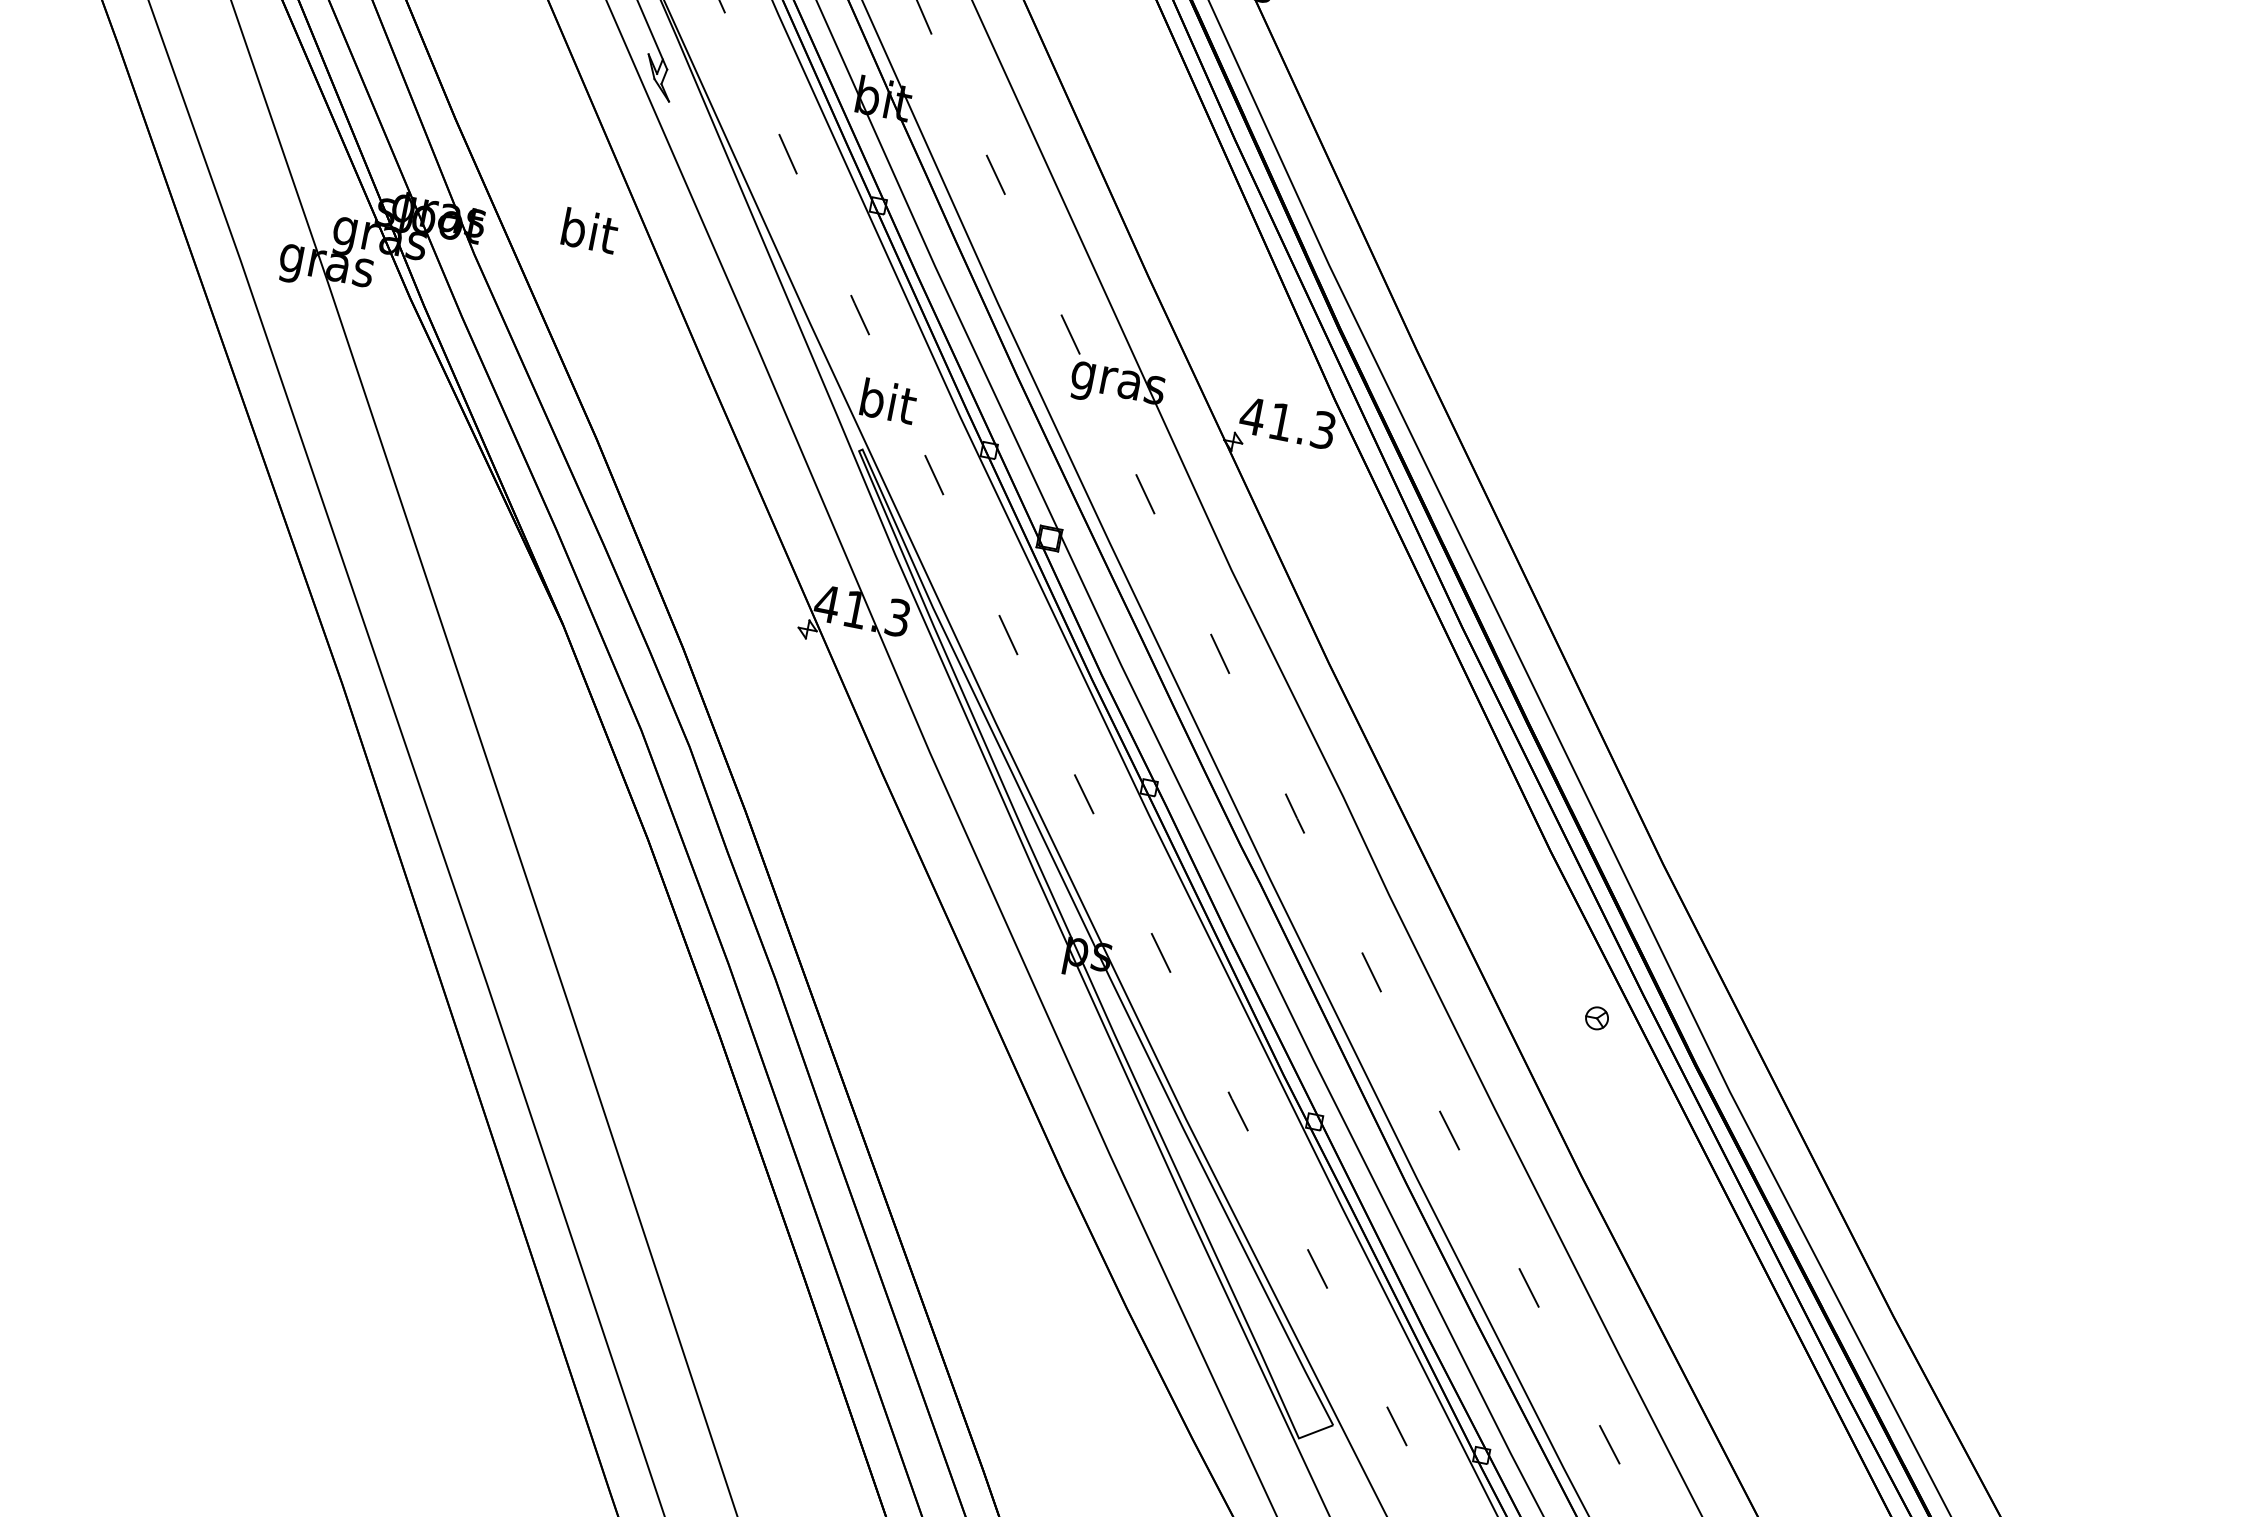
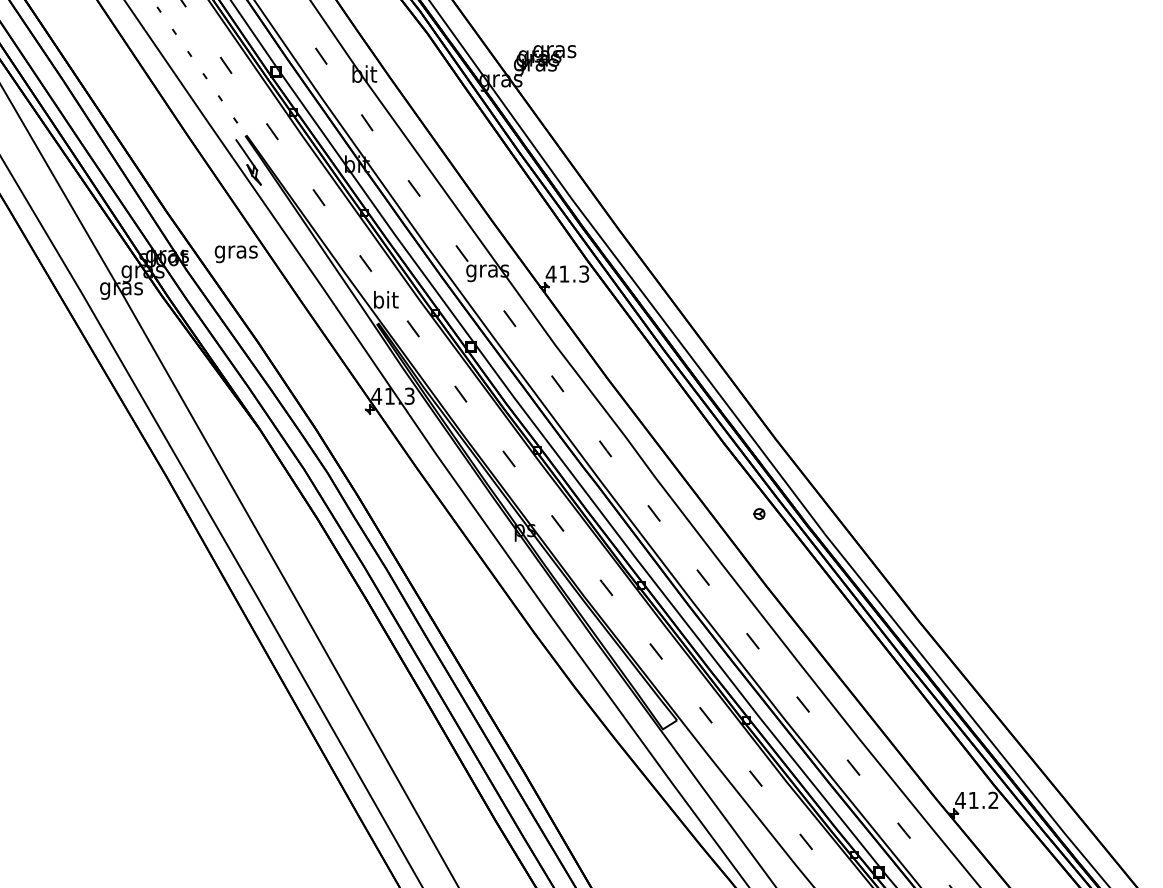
text: (586, 234) -> (235, 251), bit -> gras

